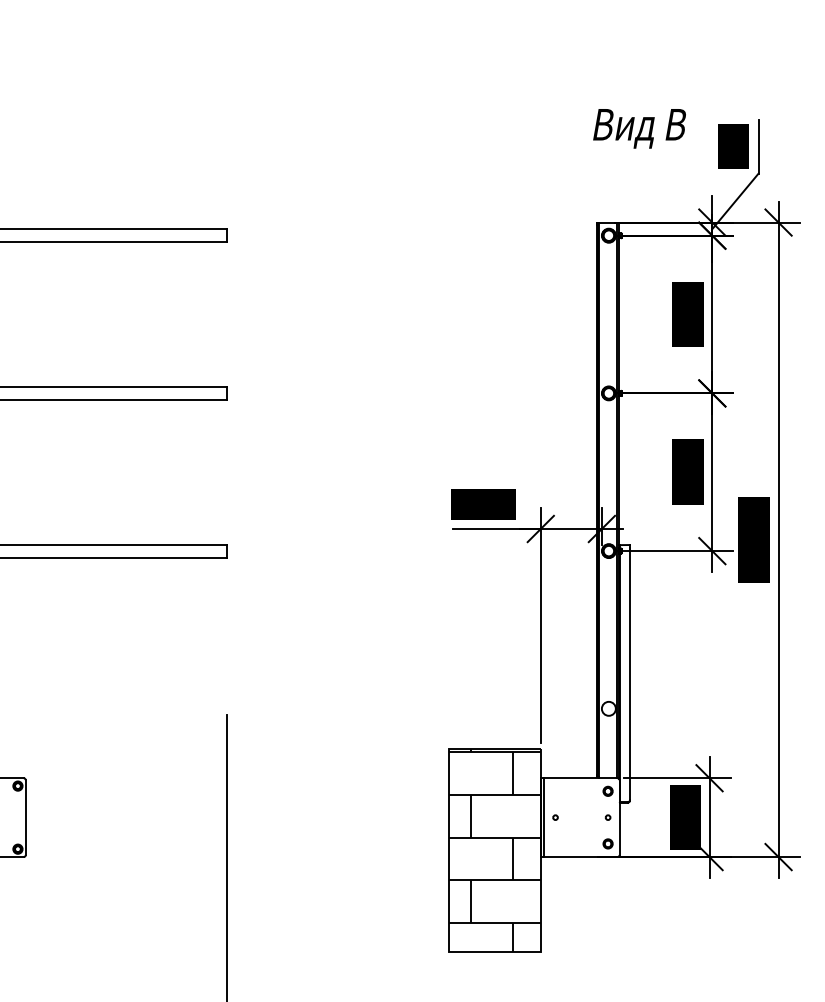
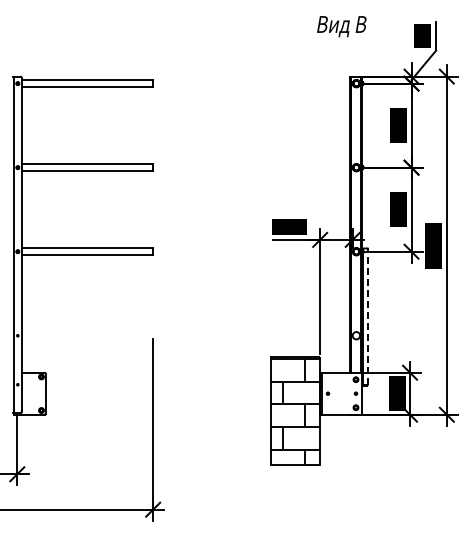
text: (639, 128) -> (341, 26), moved
line: (629, 672) -> (367, 316), solid -> dashed

